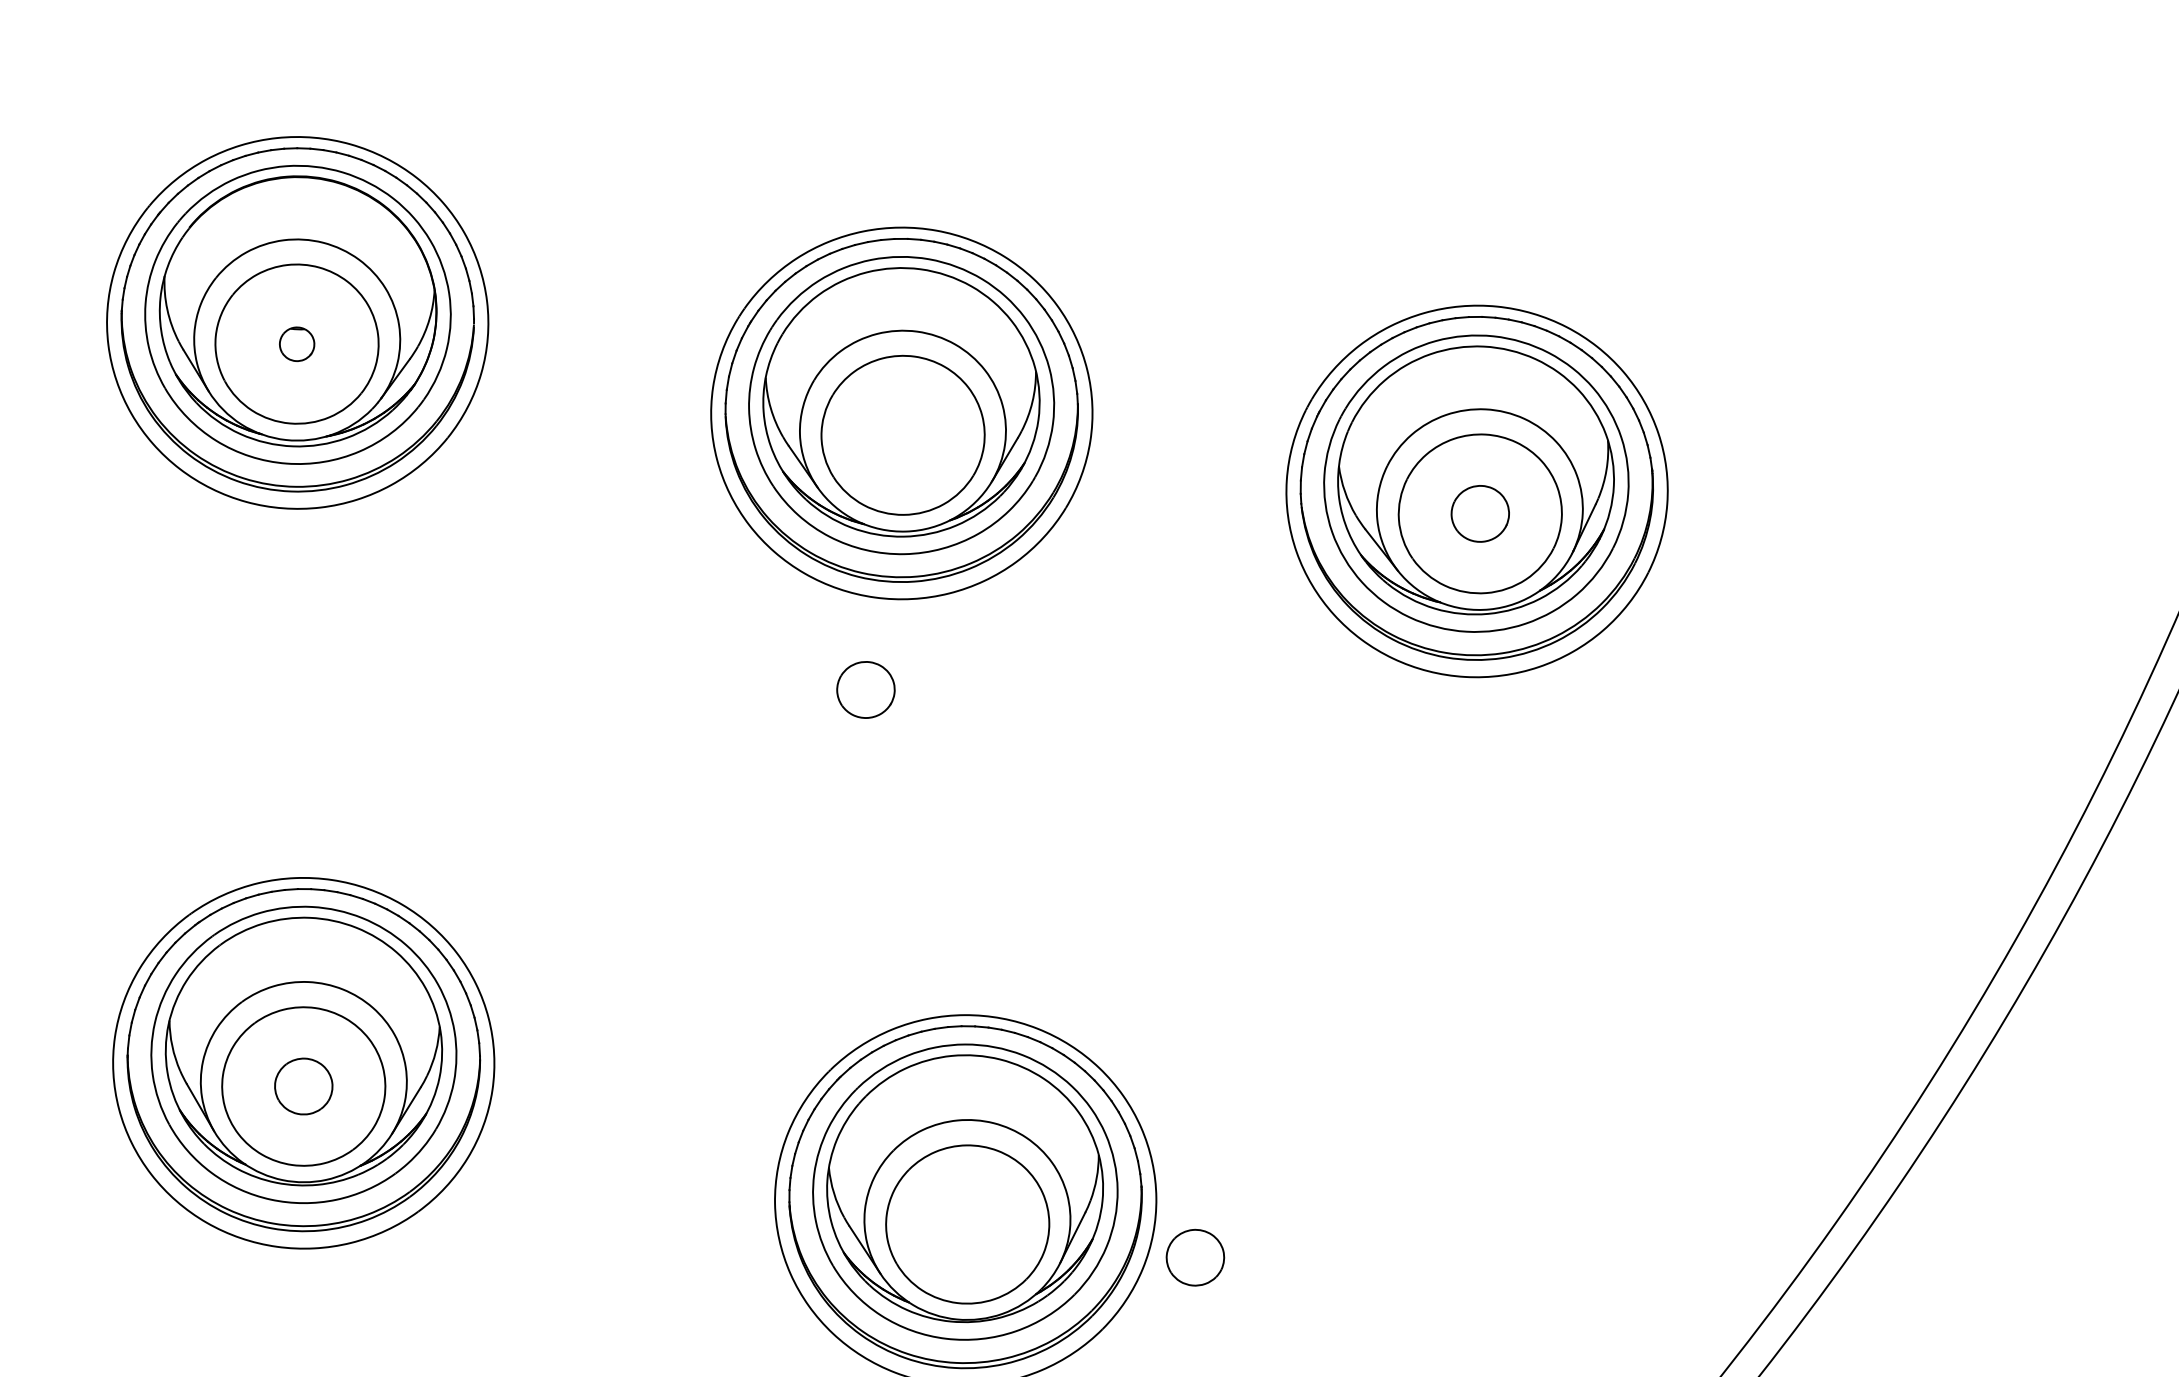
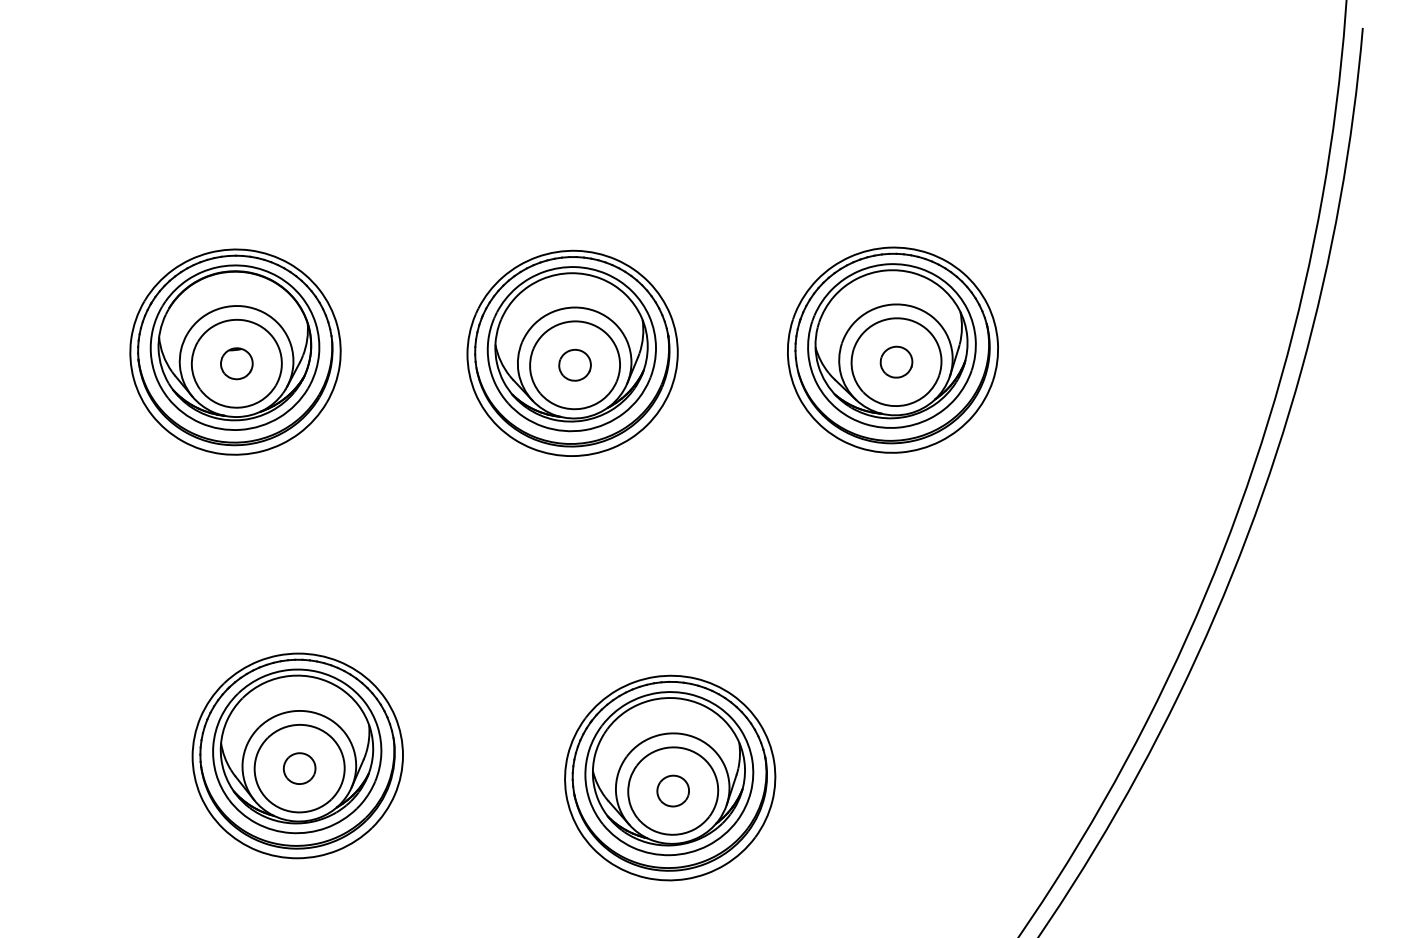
part: (296, 343) -> (236, 363), size x1.67
part: (865, 688) -> (574, 364), moved
part: (1194, 1256) -> (672, 790), moved

